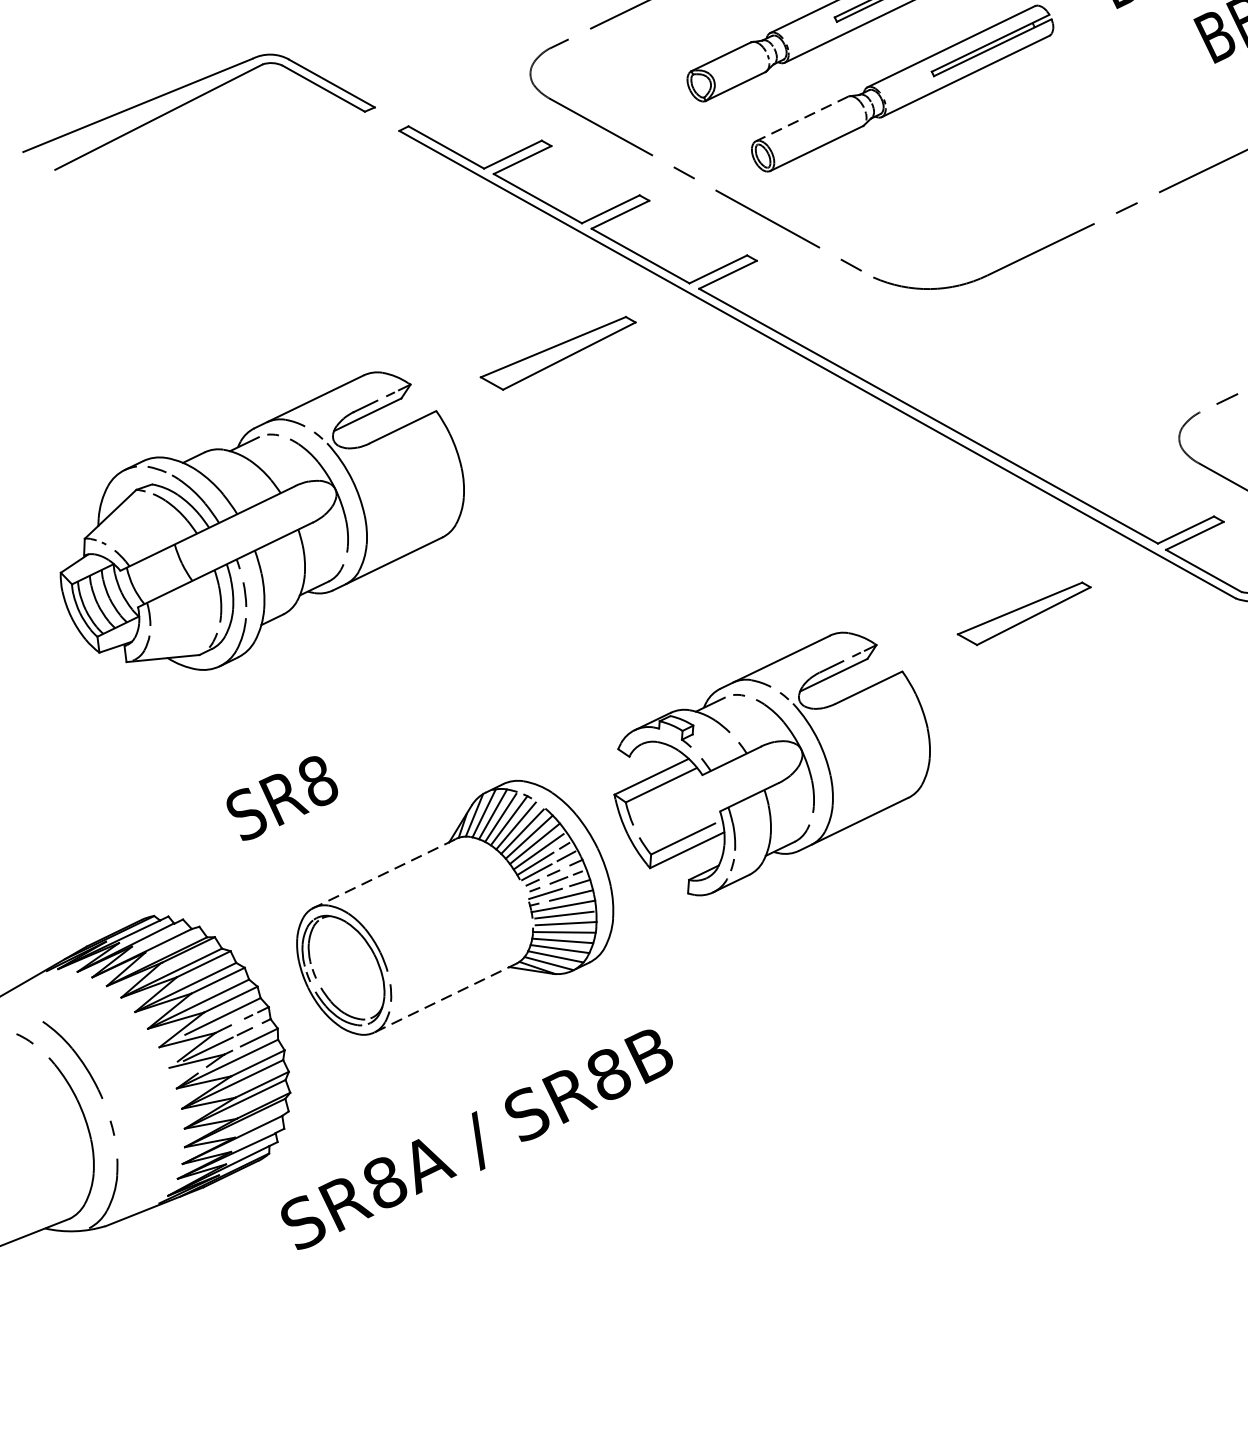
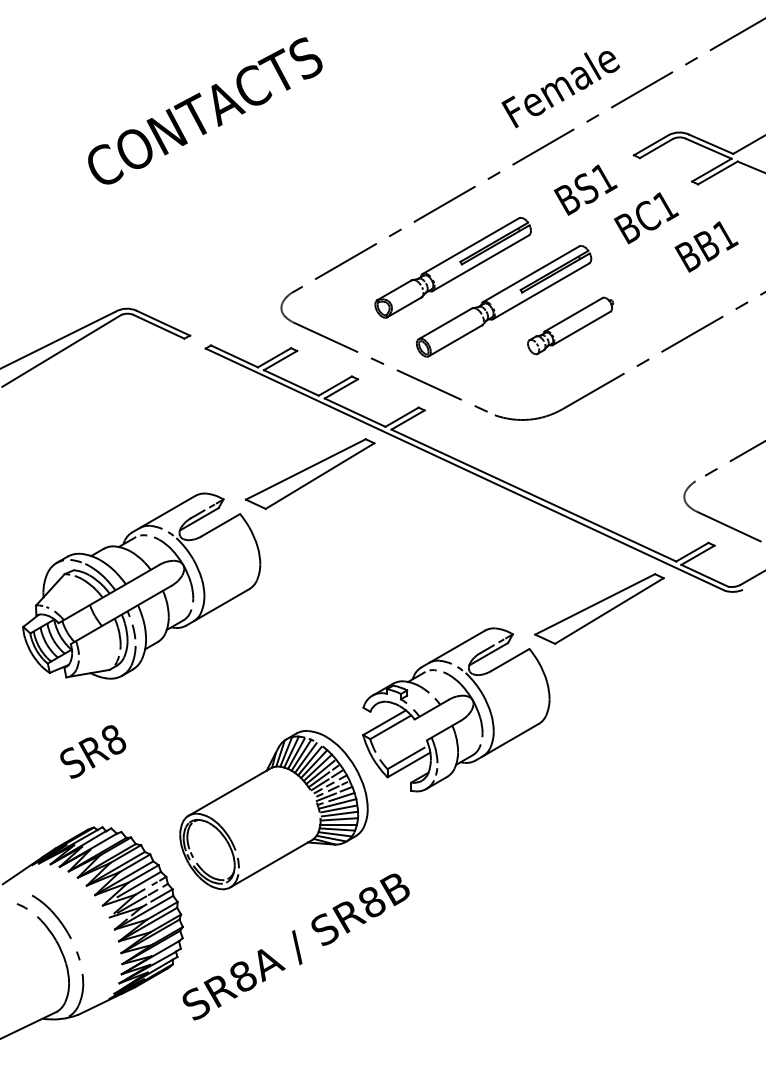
line: (802, 118) -> (445, 323), dashed -> solid
part: (1010, 137) -> (570, 325), added
part: (557, 351) -> (309, 473), size x1.43
part: (1024, 612) -> (599, 608), size x1.67
text: (282, 797) -> (93, 751), moved
line: (381, 875) -> (227, 793), dashed -> solid
line: (442, 999) -> (269, 864), dashed -> solid

